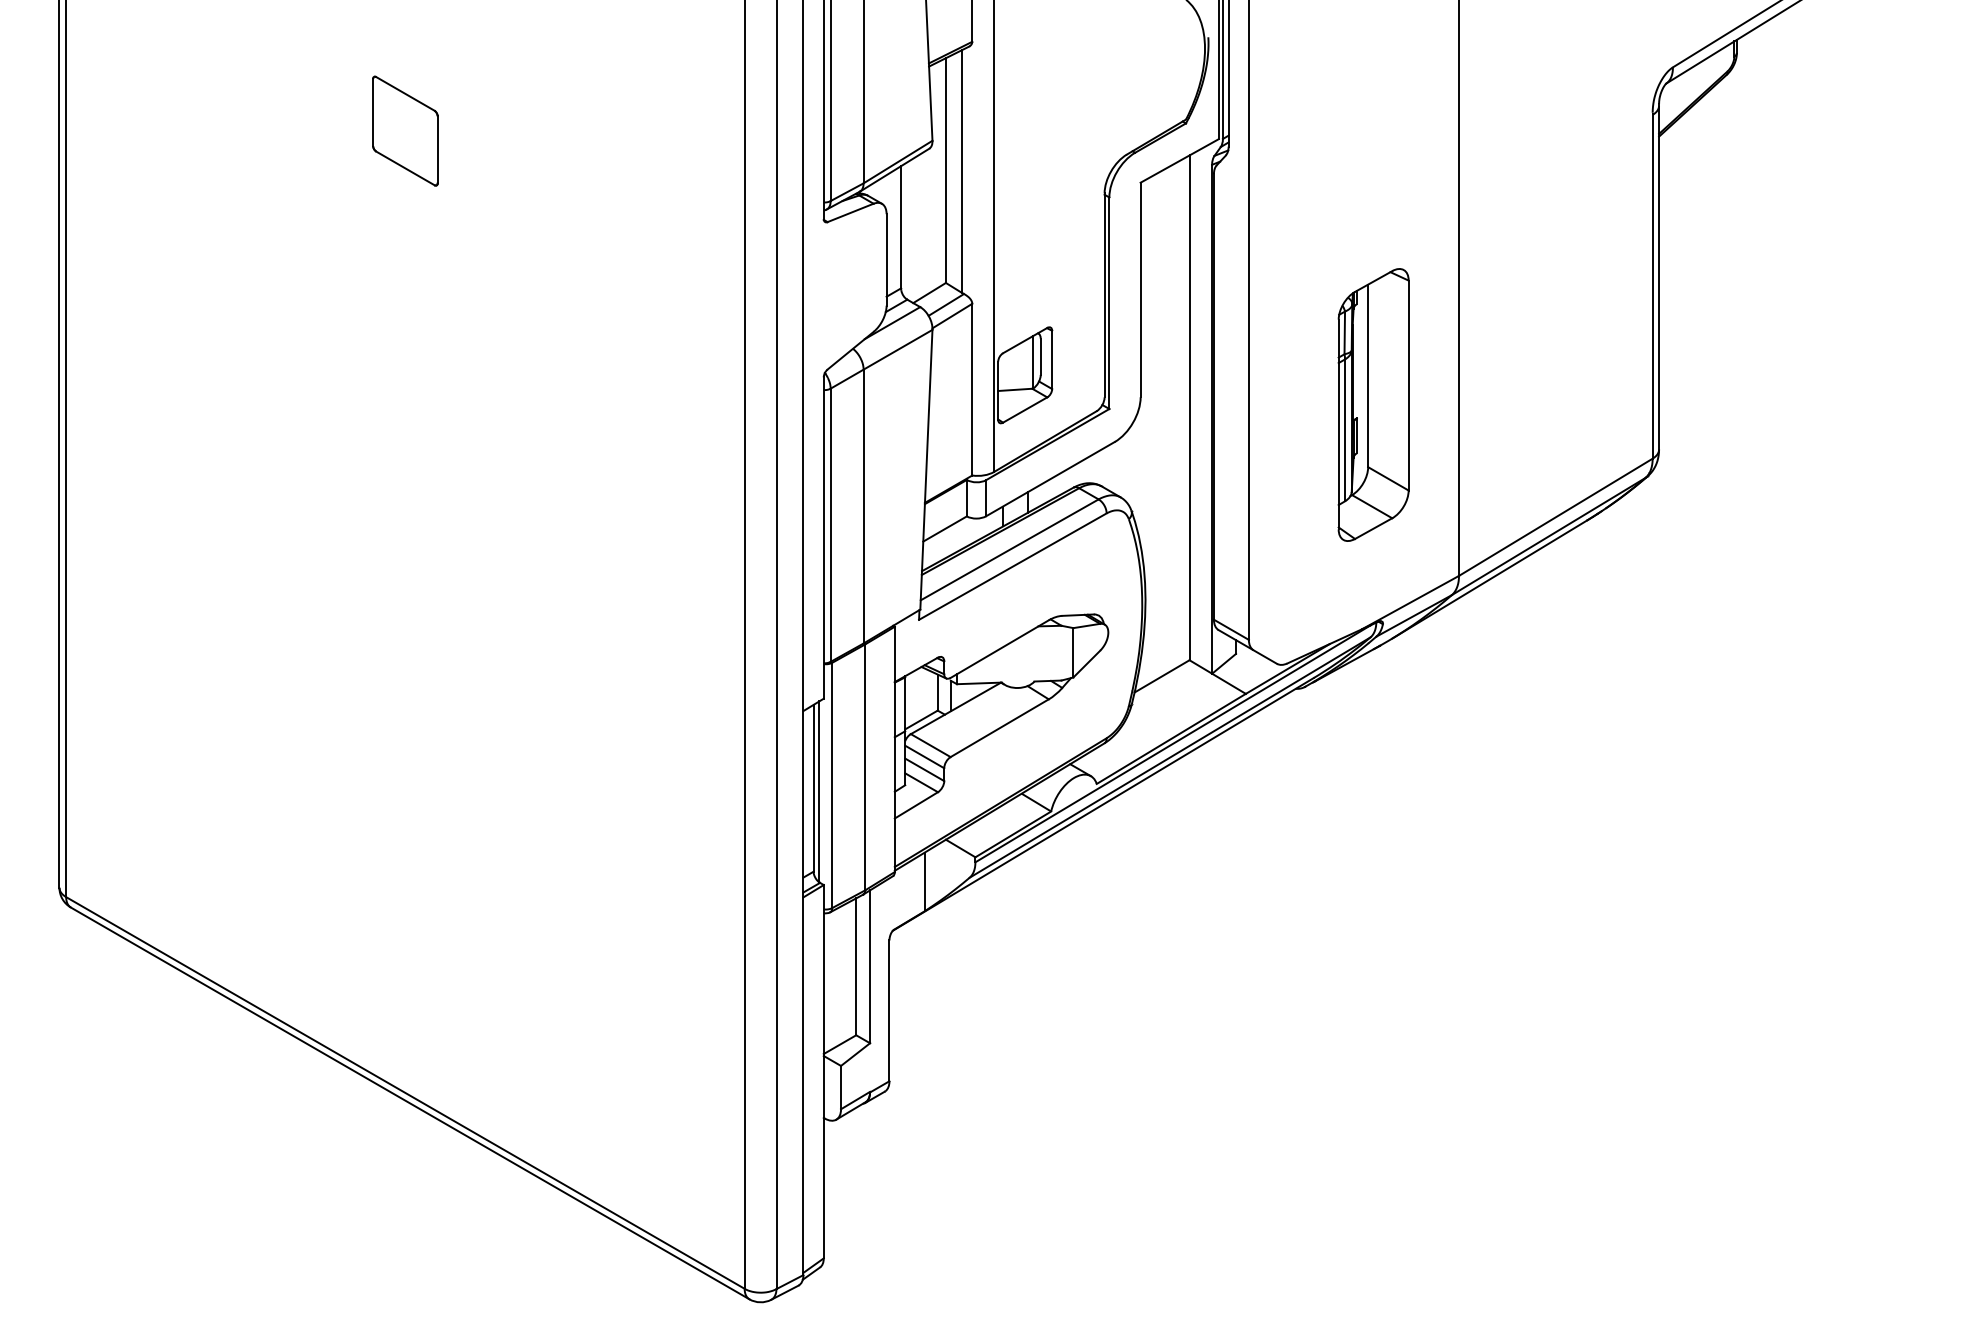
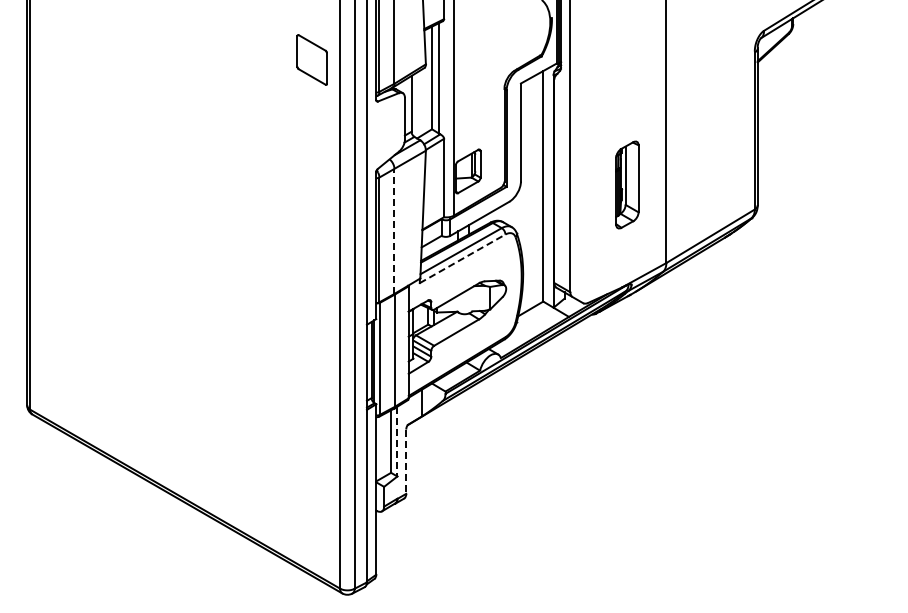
part: (403, 130) -> (311, 59), moved
part: (1373, 403) -> (627, 184), size x0.7
line: (863, 506) -> (394, 231), solid -> dashed
line: (1014, 565) -> (463, 258), solid -> dashed
line: (870, 966) -> (397, 441), solid -> dashed
line: (889, 1012) -> (406, 462), solid -> dashed

